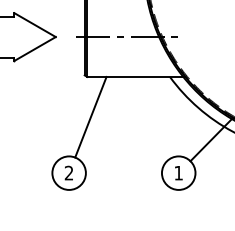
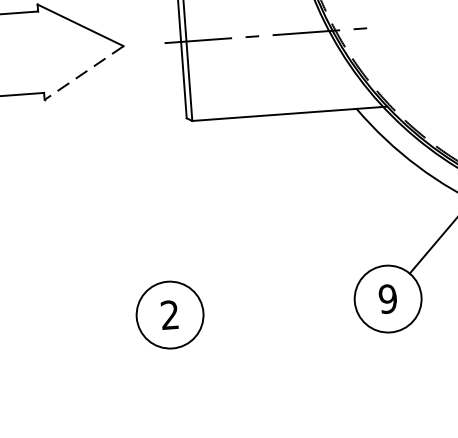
line: (35, 49) -> (85, 73), solid -> dashed
line: (90, 116) -> (204, 199), removed
text: (178, 172) -> (387, 297), 1 -> 9

